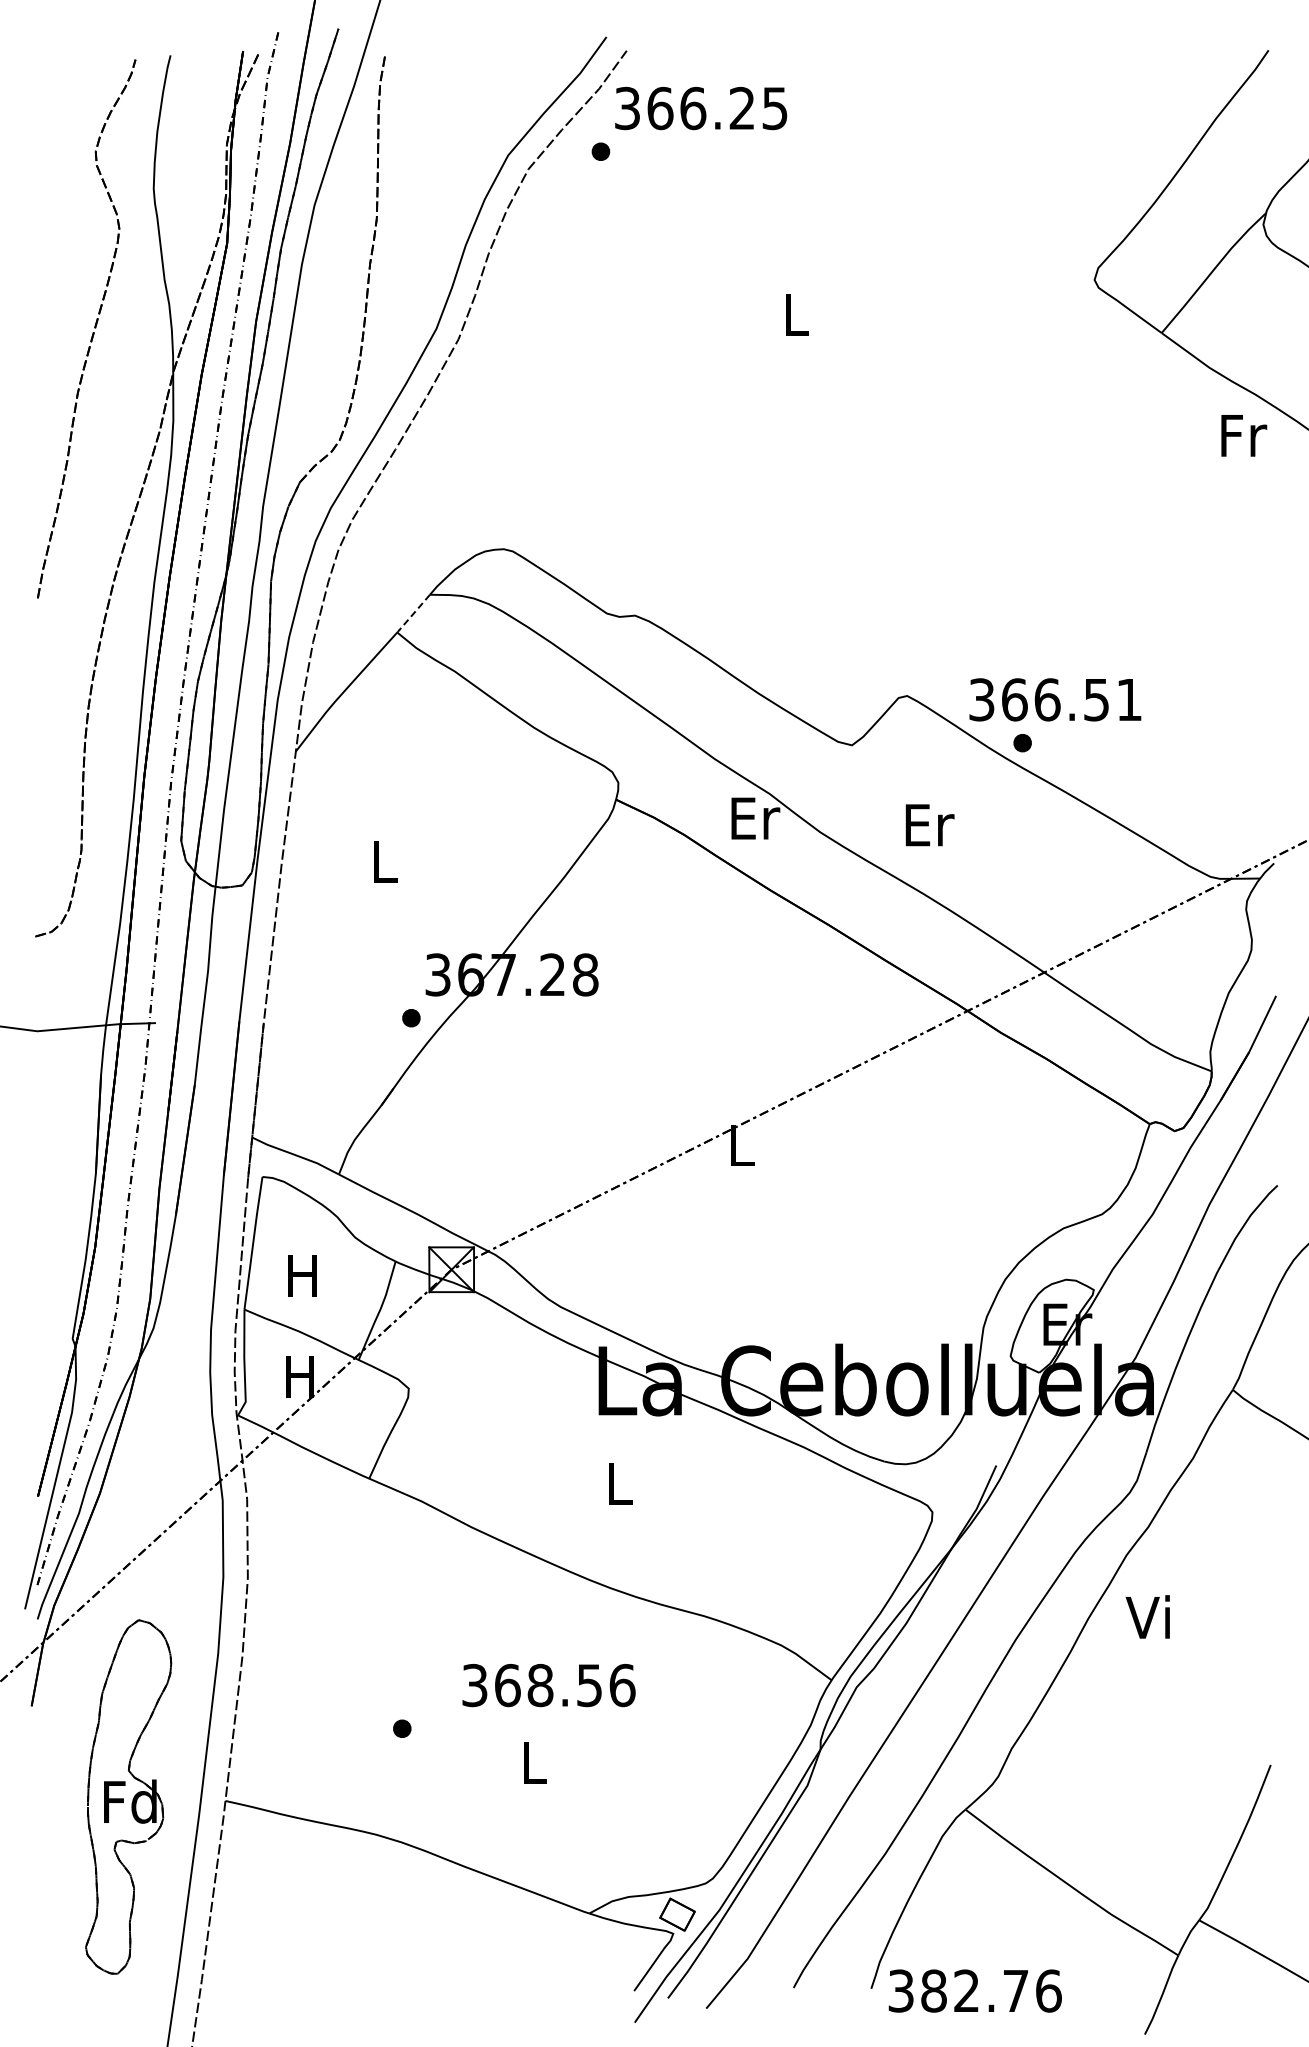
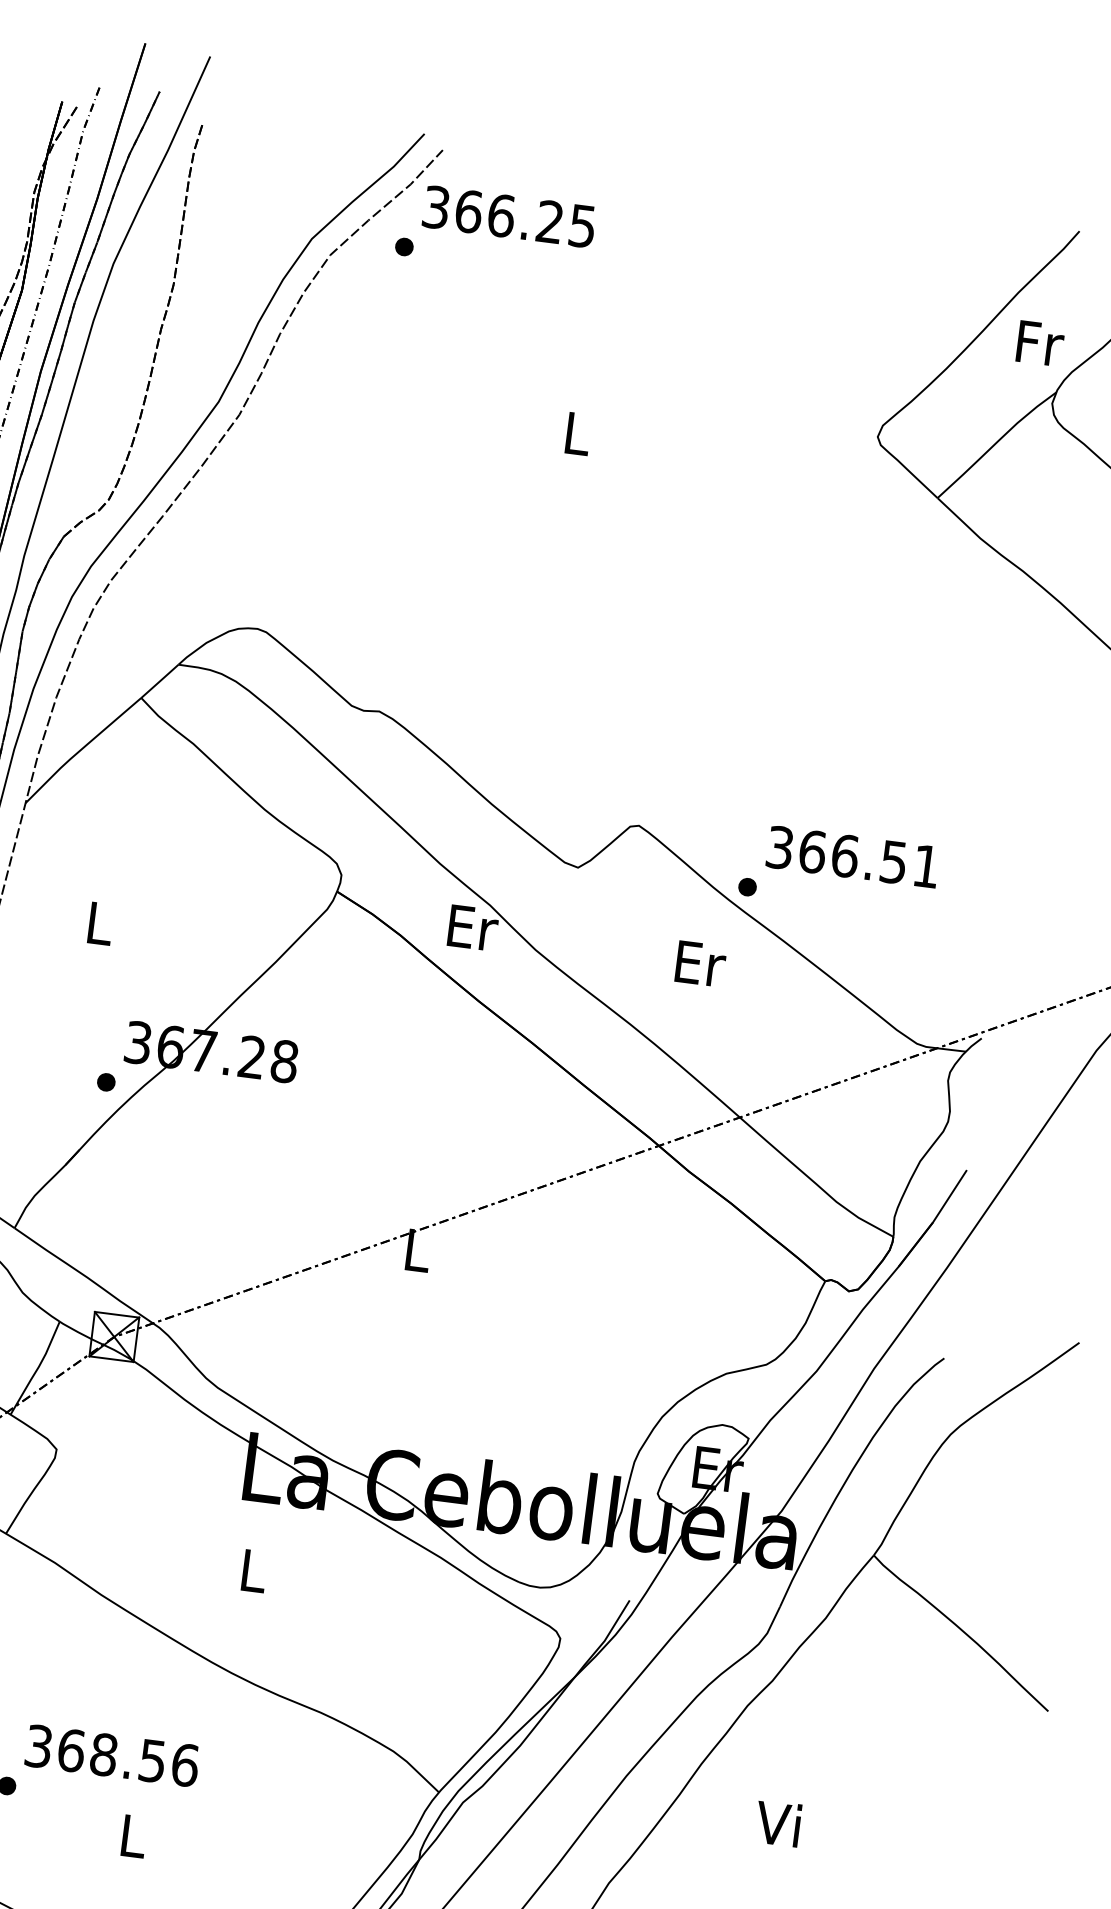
text: (1244, 435) -> (1040, 343), moved
line: (413, 614) -> (159, 682), dashed -> solid
text: (1055, 699) -> (853, 856), moved
text: (929, 825) -> (700, 964), moved
text: (1147, 1616) -> (777, 1822), moved
text: (548, 1685) -> (111, 1755), moved

